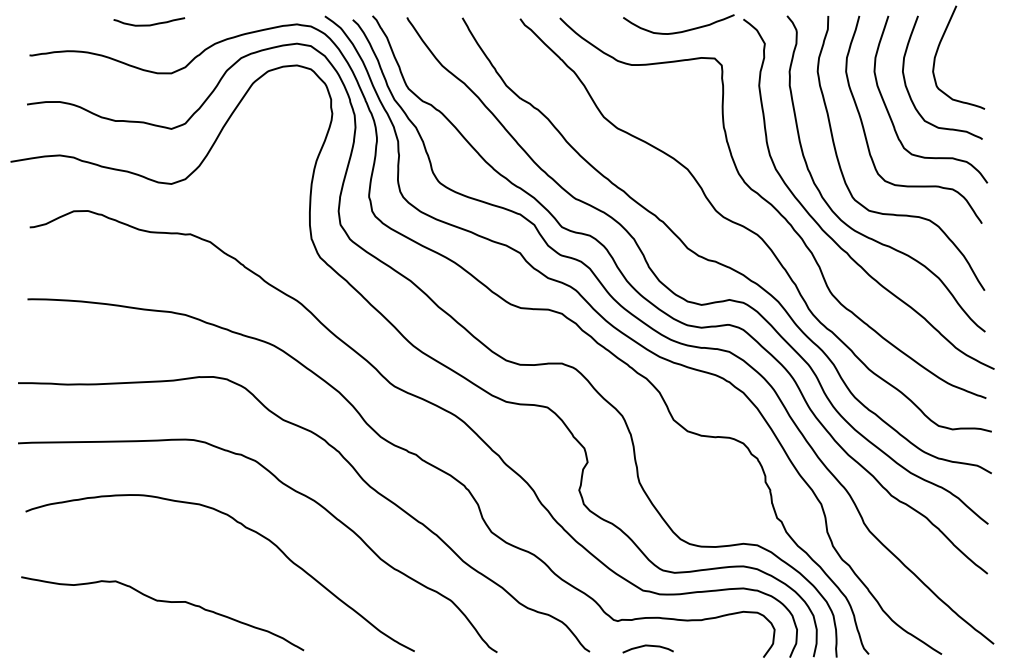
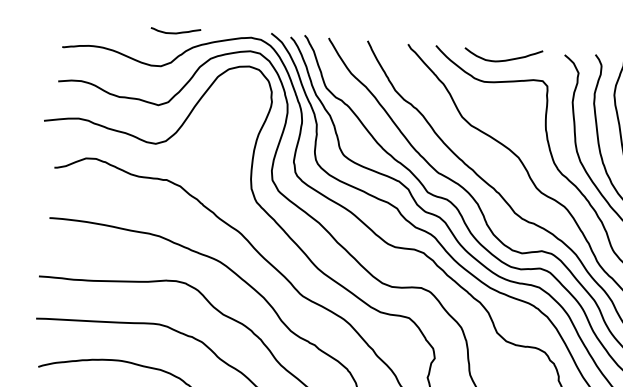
curve: (149, 24) -> (175, 32), moved
curve: (678, 31) -> (503, 60), moved

